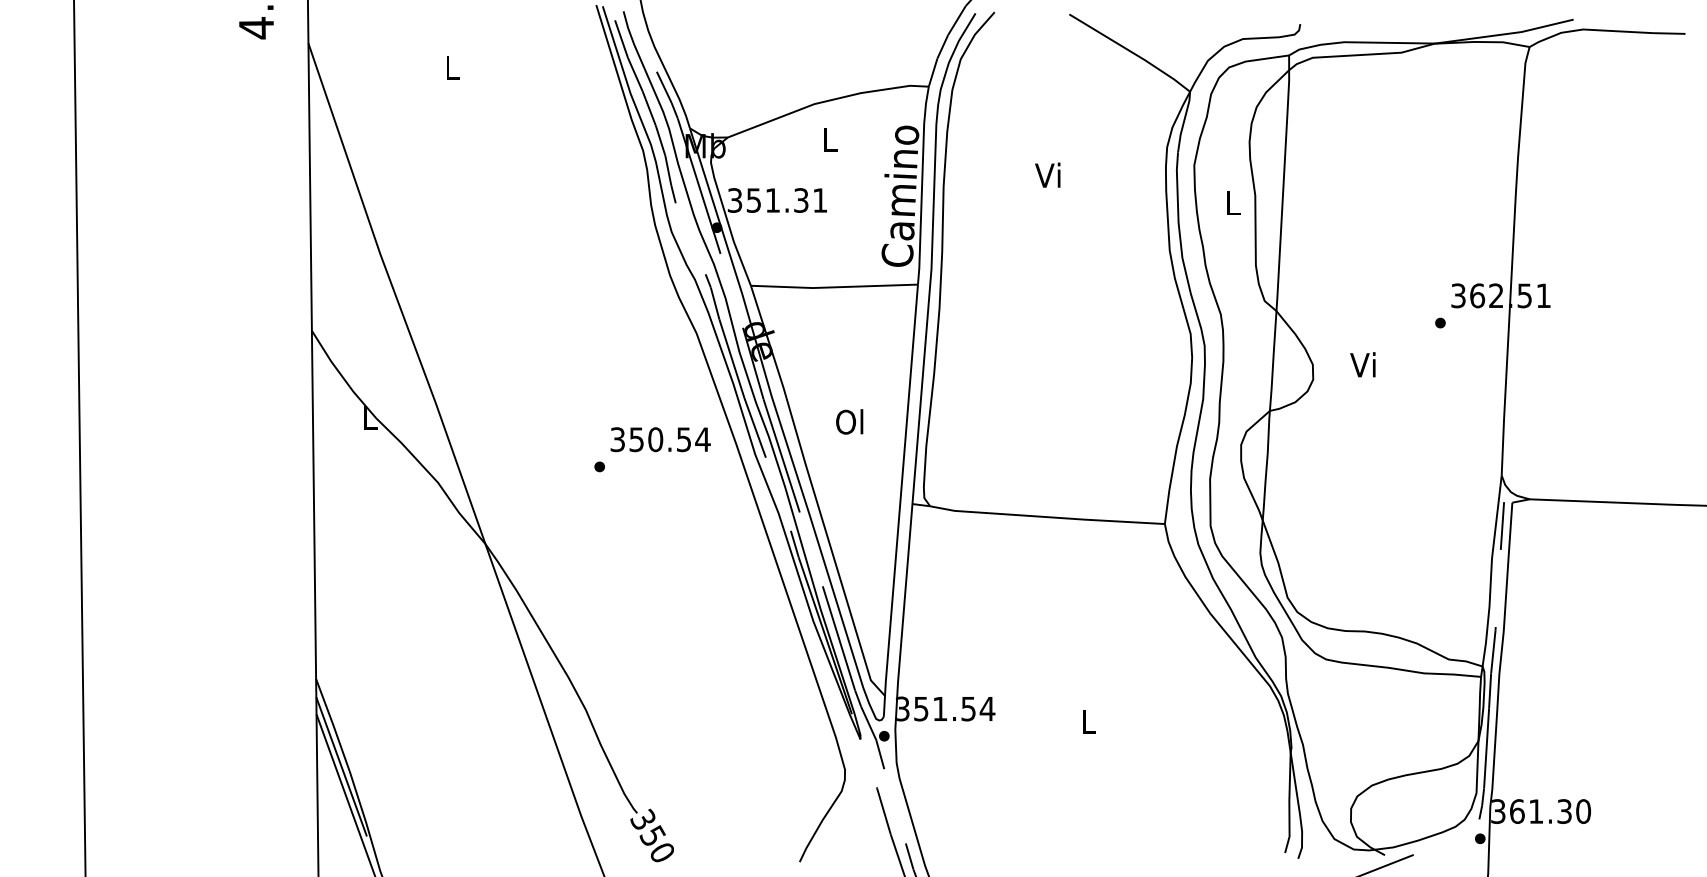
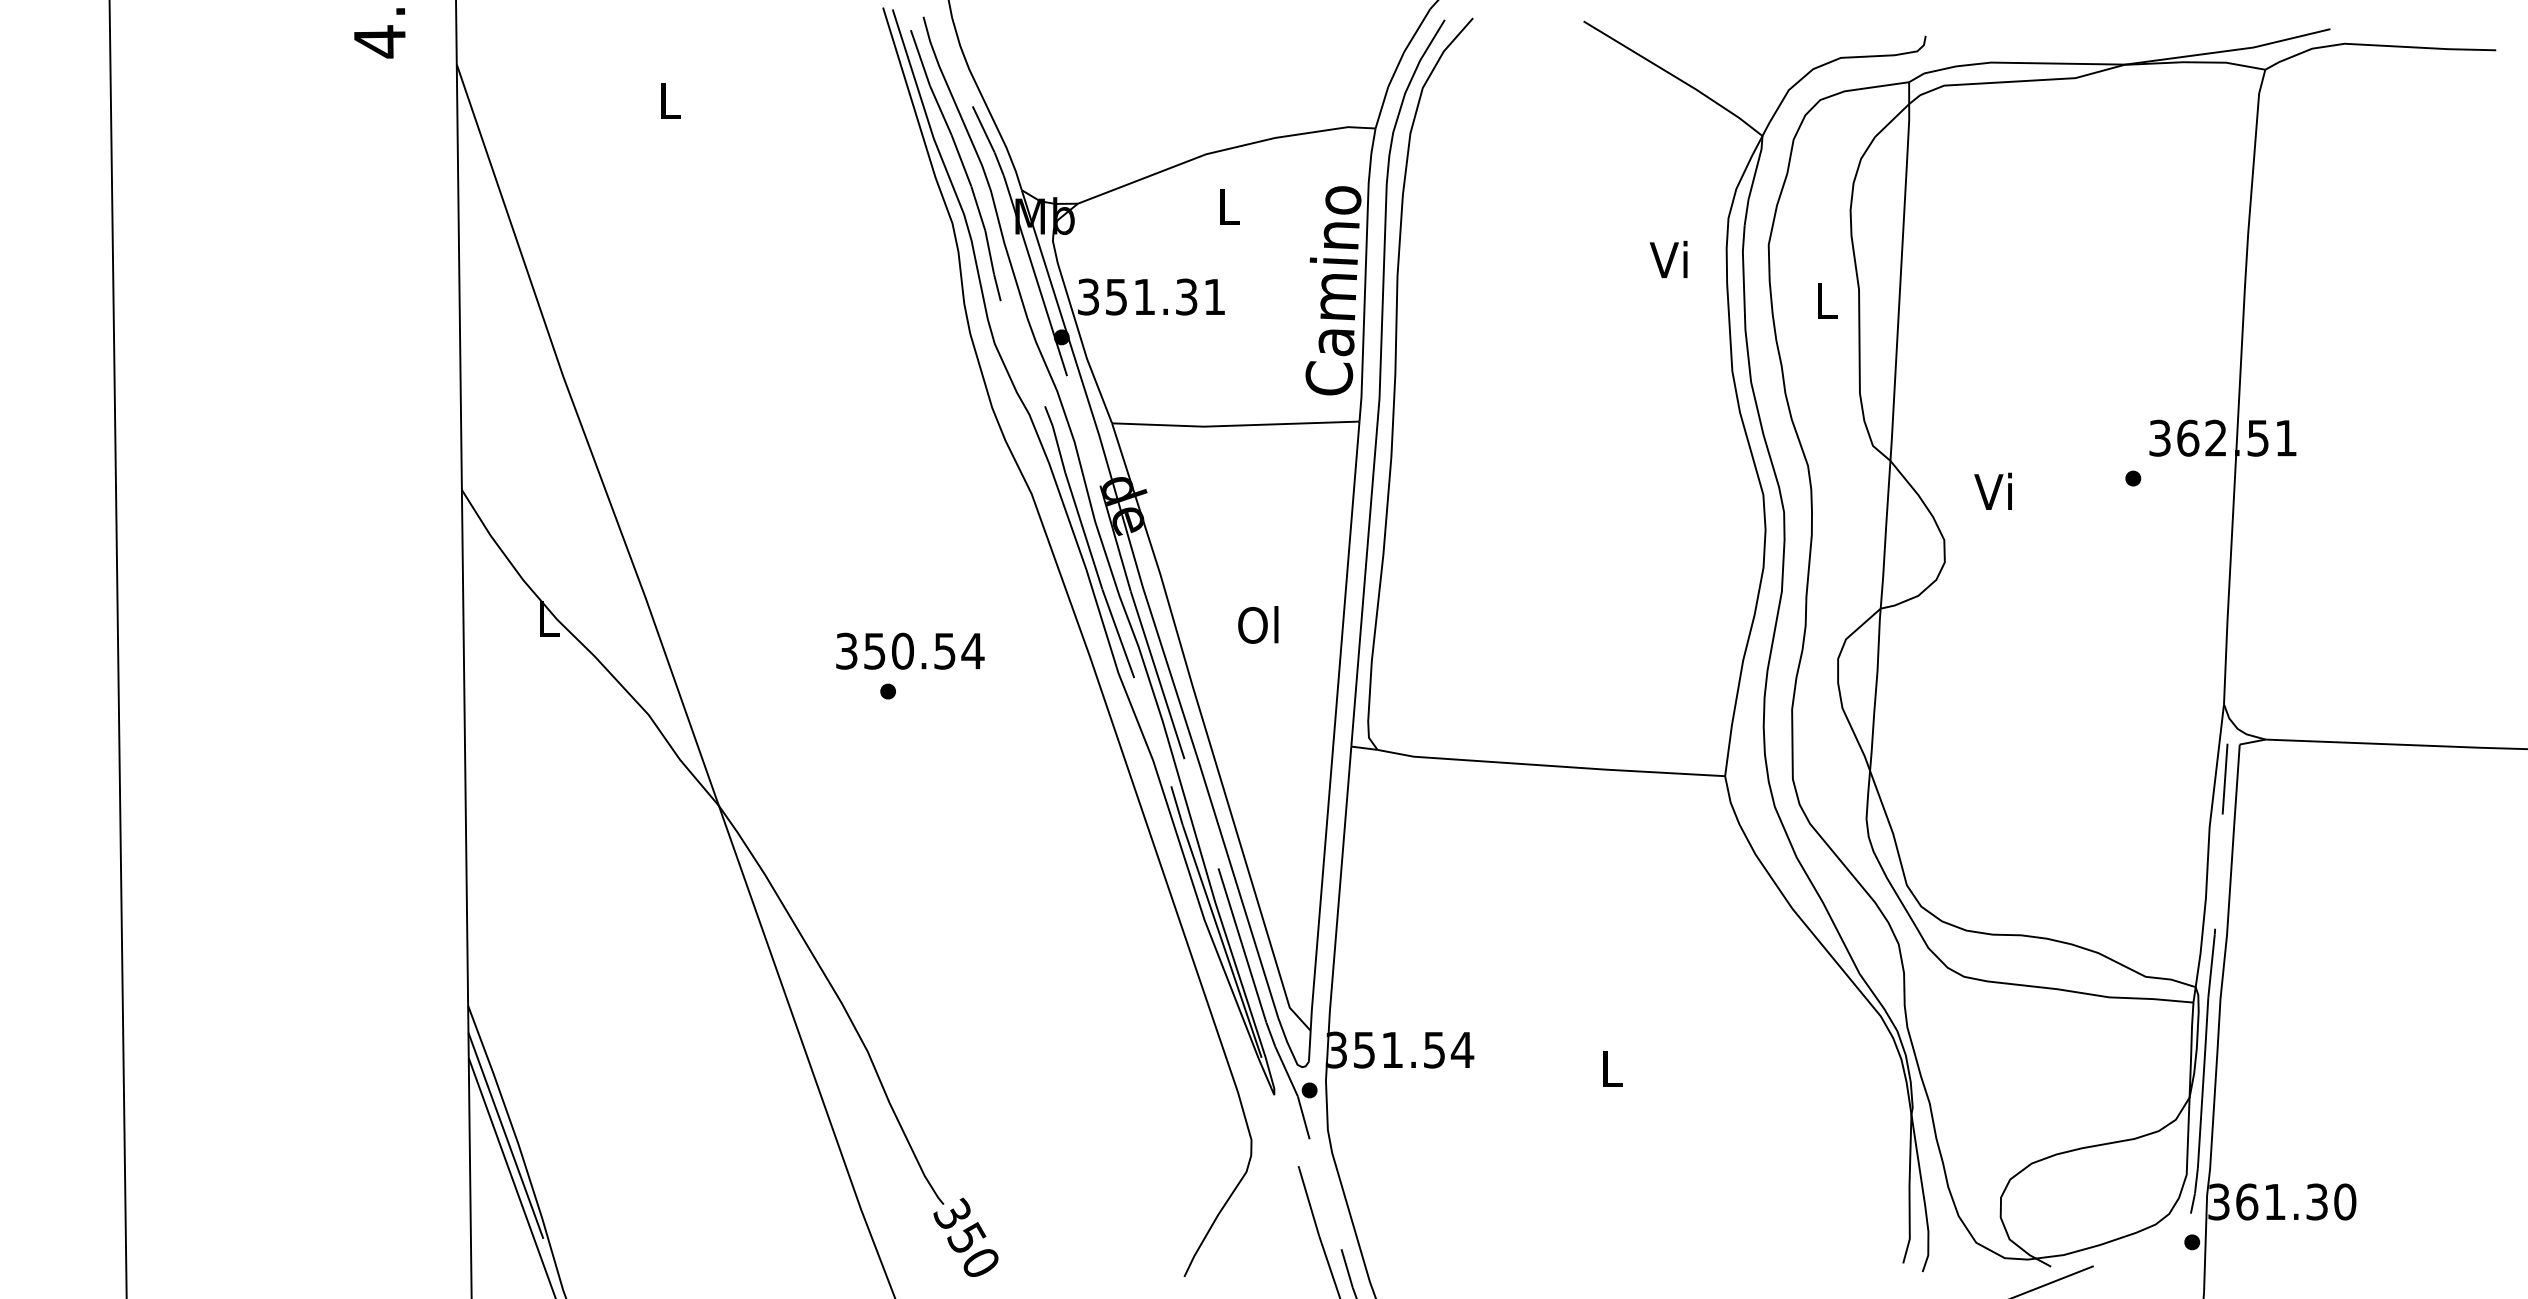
text: (1047, 174) -> (1668, 258), moved
text: (1362, 364) -> (1992, 491), moved
text: (660, 439) -> (910, 650), moved

